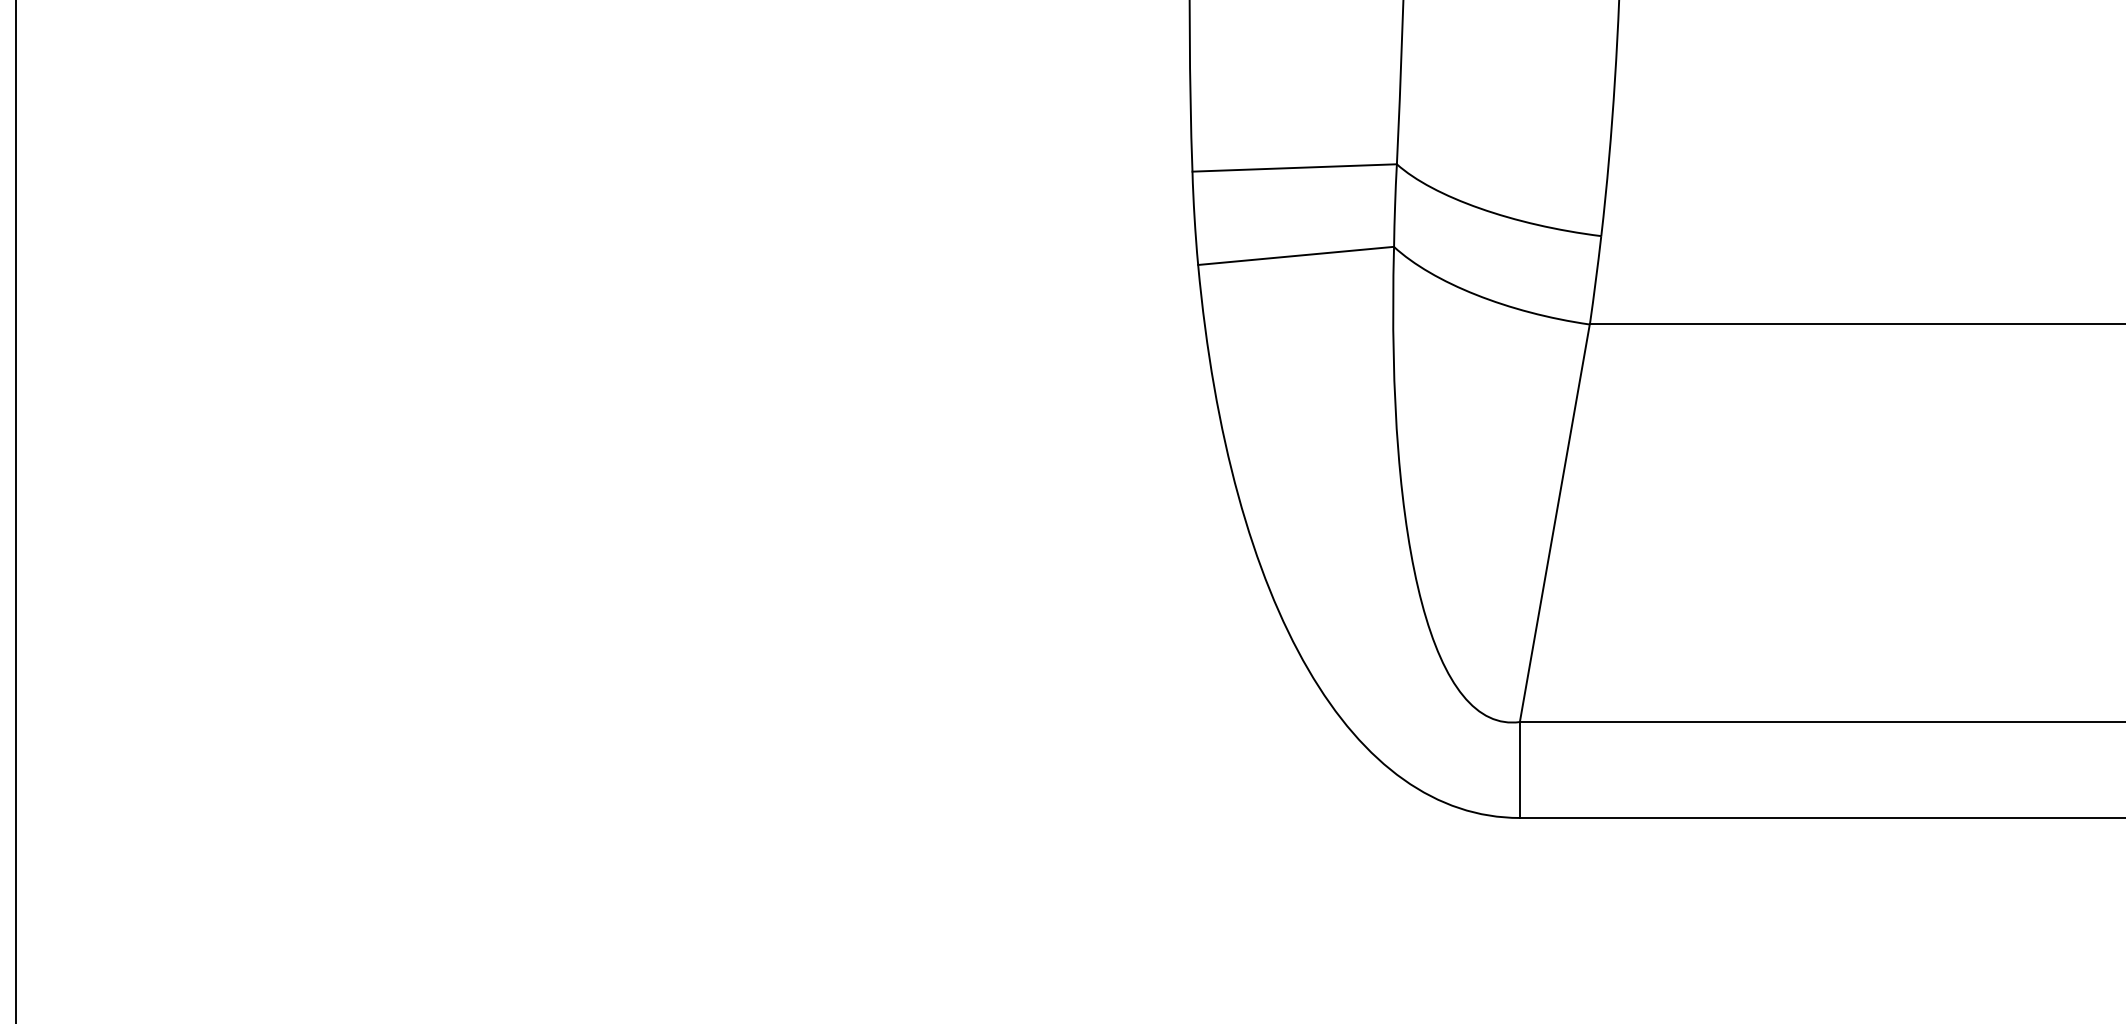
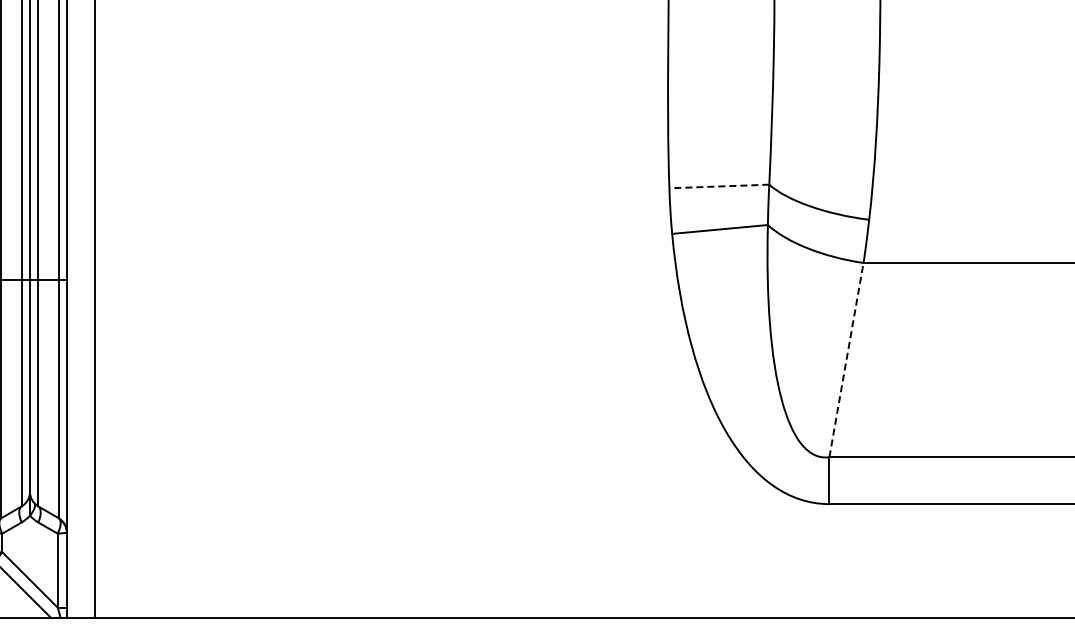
line: (1294, 167) -> (719, 186), solid -> dashed
line: (1554, 524) -> (846, 360), solid -> dashed

